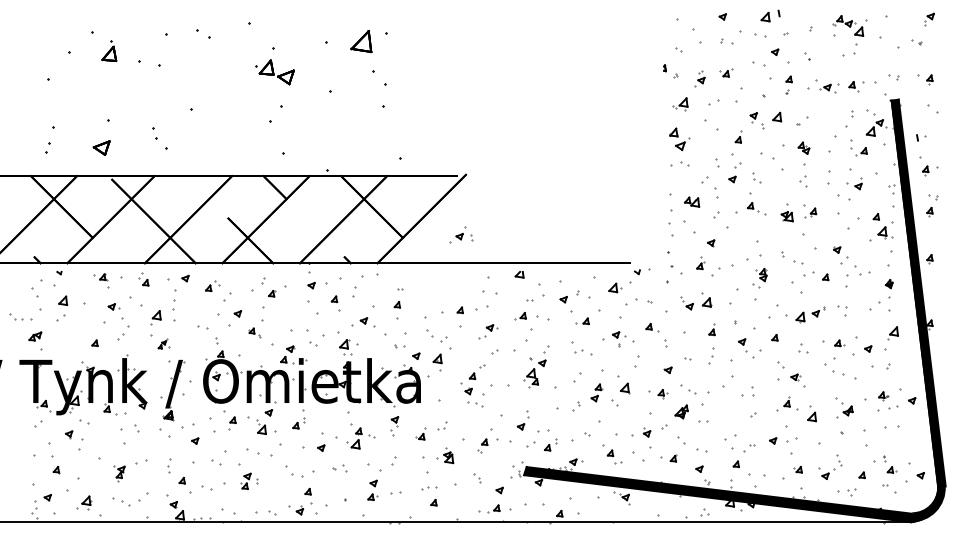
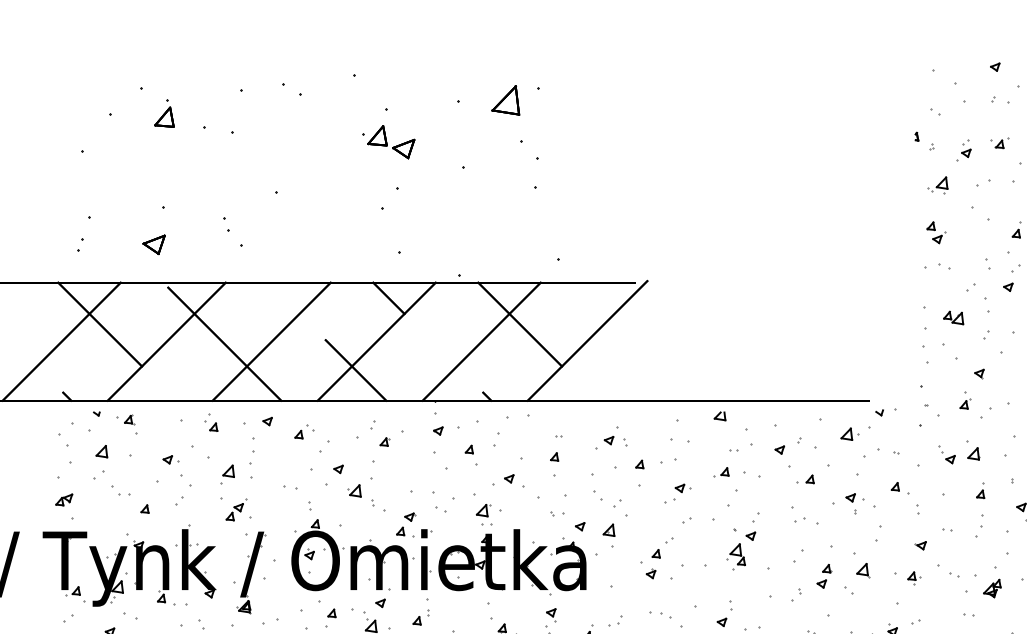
part: (679, 138) -> (936, 231), size x0.71
part: (461, 234) -> (611, 437), moved
part: (101, 280) -> (126, 424), moved
part: (16, 316) -> (121, 490), moved
part: (254, 332) -> (361, 494), size x1.67
part: (163, 343) -> (237, 509), size x1.67
part: (475, 404) -> (660, 615), moved
part: (681, 411) -> (992, 587), moved

